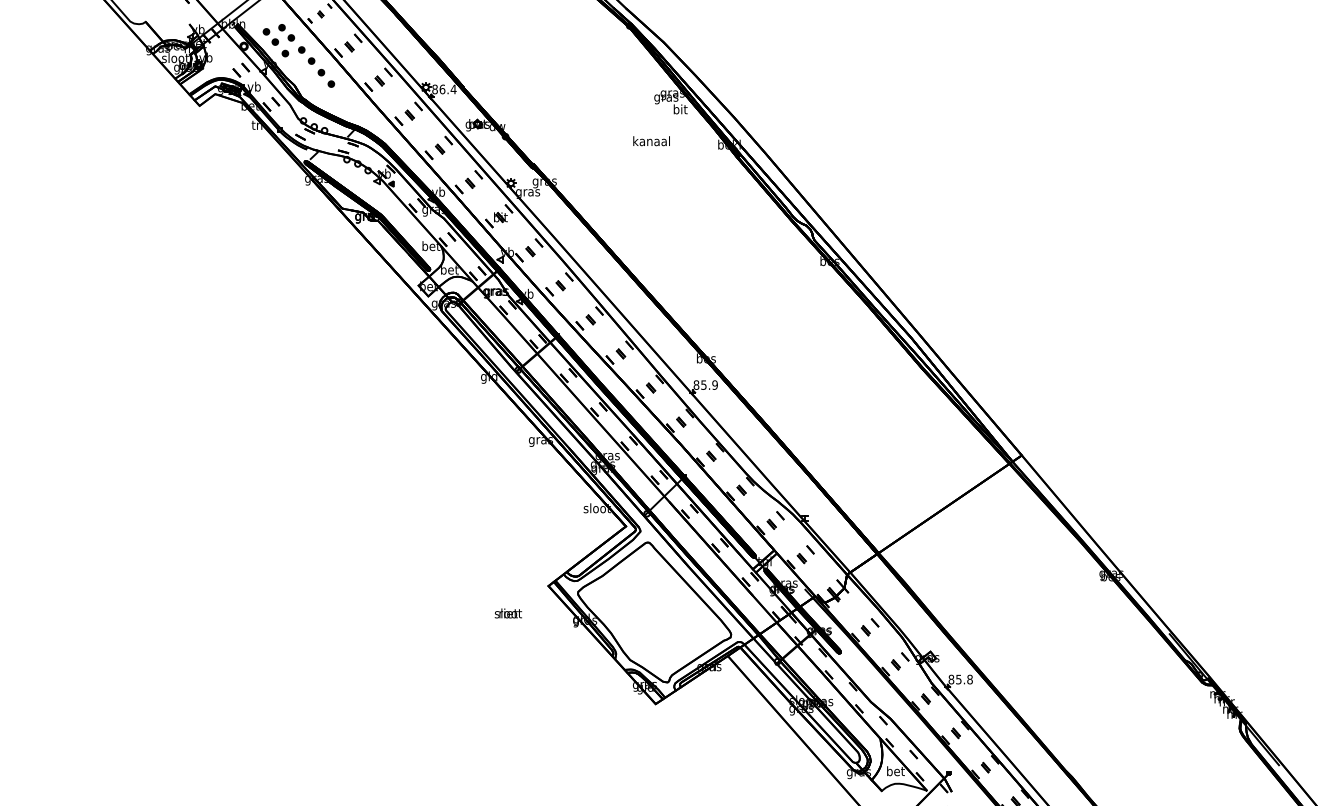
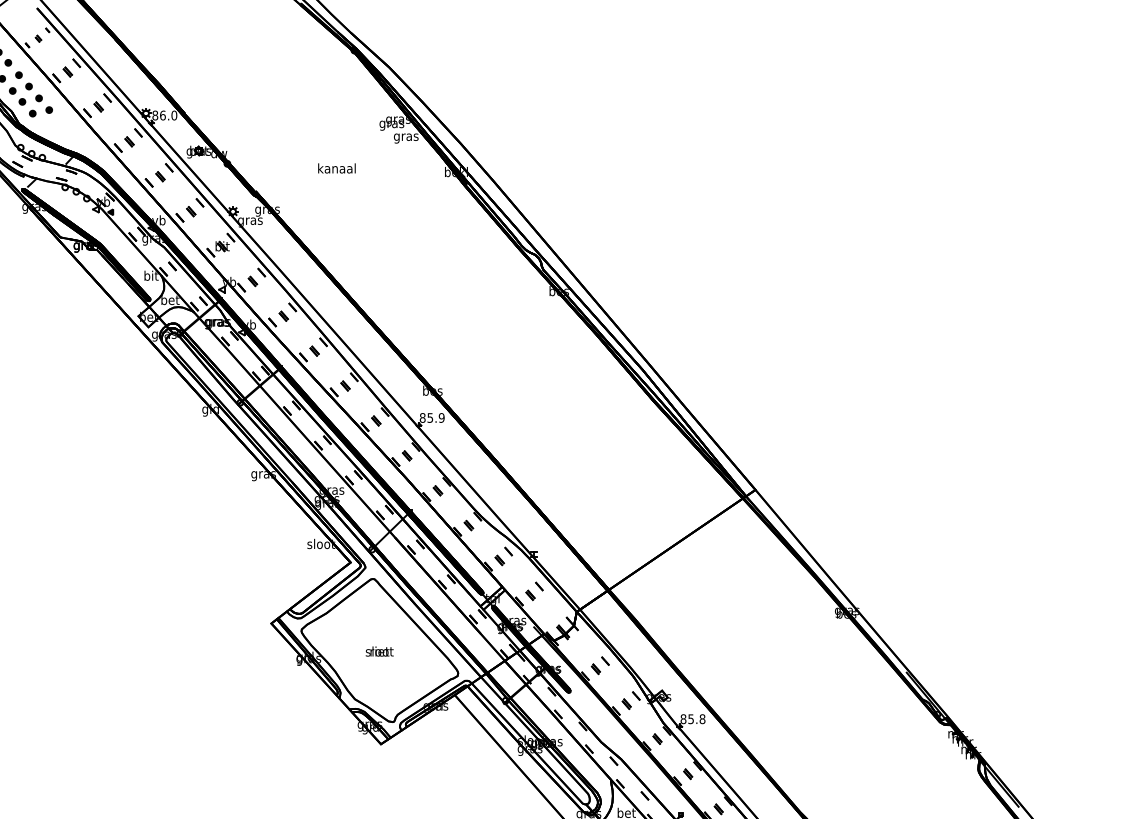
part: (305, 76) -> (22, 102), added
text: (453, 89) -> (174, 115), 86.4 -> 86.0
text: (680, 110) -> (406, 137), bit -> gras
text: (651, 141) -> (336, 168), moved
text: (431, 246) -> (151, 276), bet -> bit
text: (508, 613) -> (379, 651), moved

